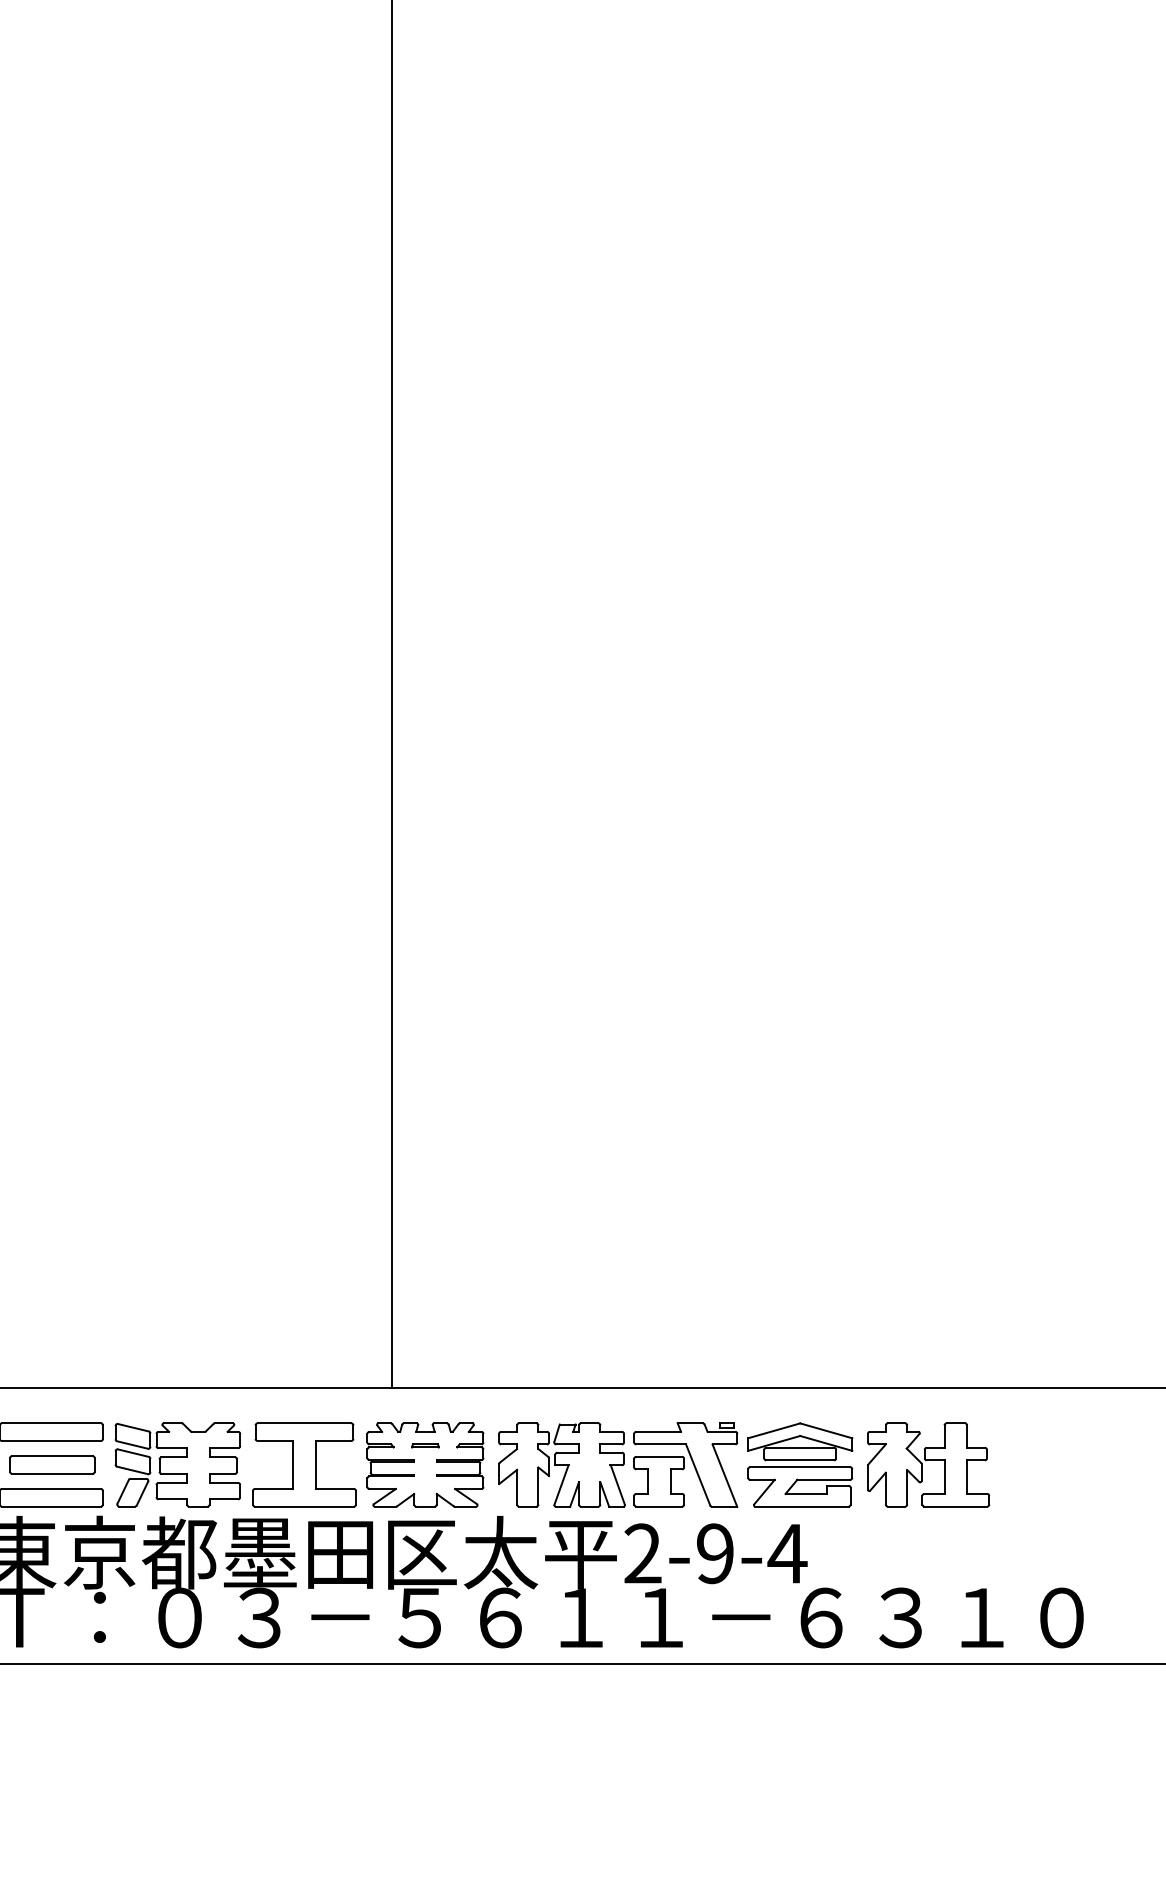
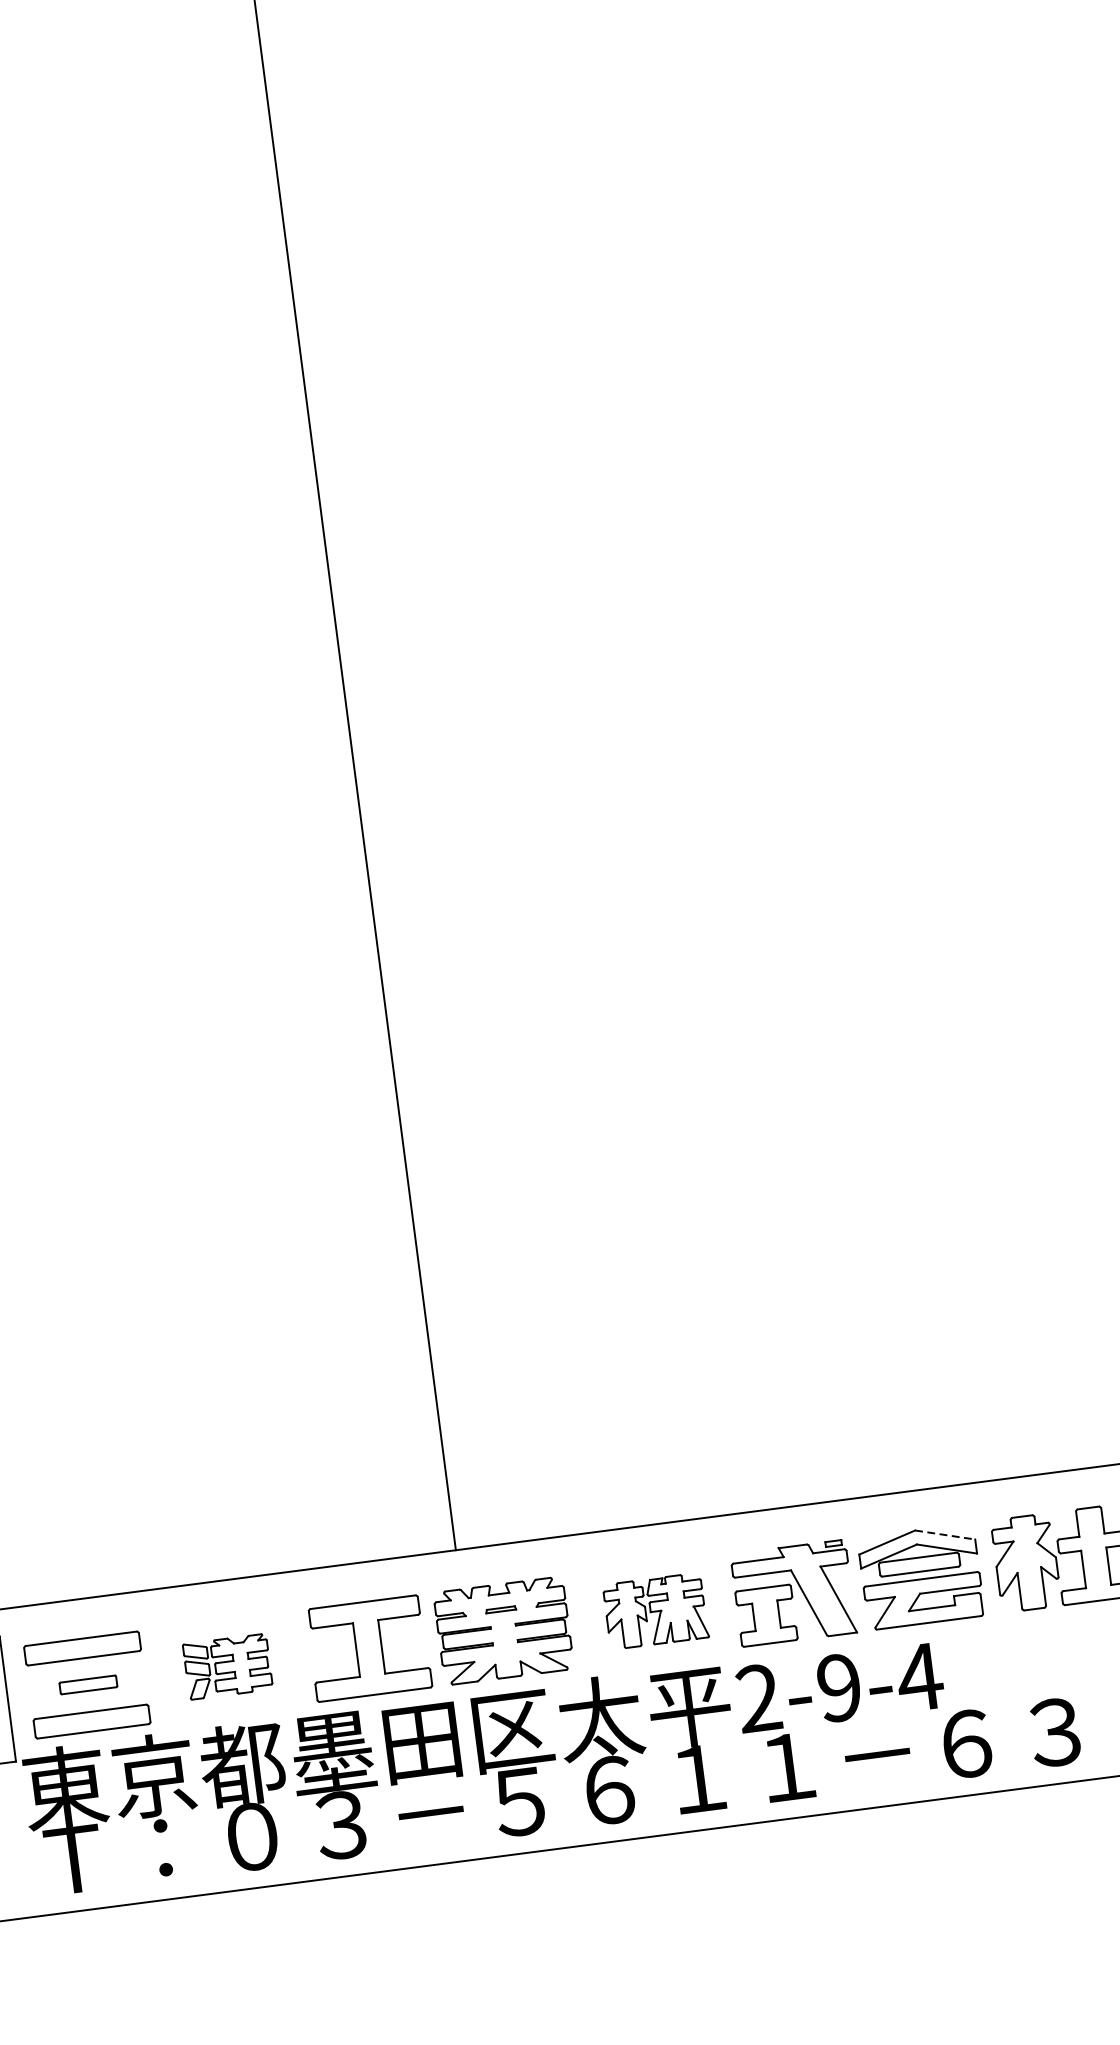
line: (826, 1430) -> (945, 1534), solid -> dashed
part: (52, 1464) -> (88, 1684), size x0.6
part: (177, 1464) -> (227, 1666), size x0.6
part: (561, 1464) -> (655, 1610), size x0.7

